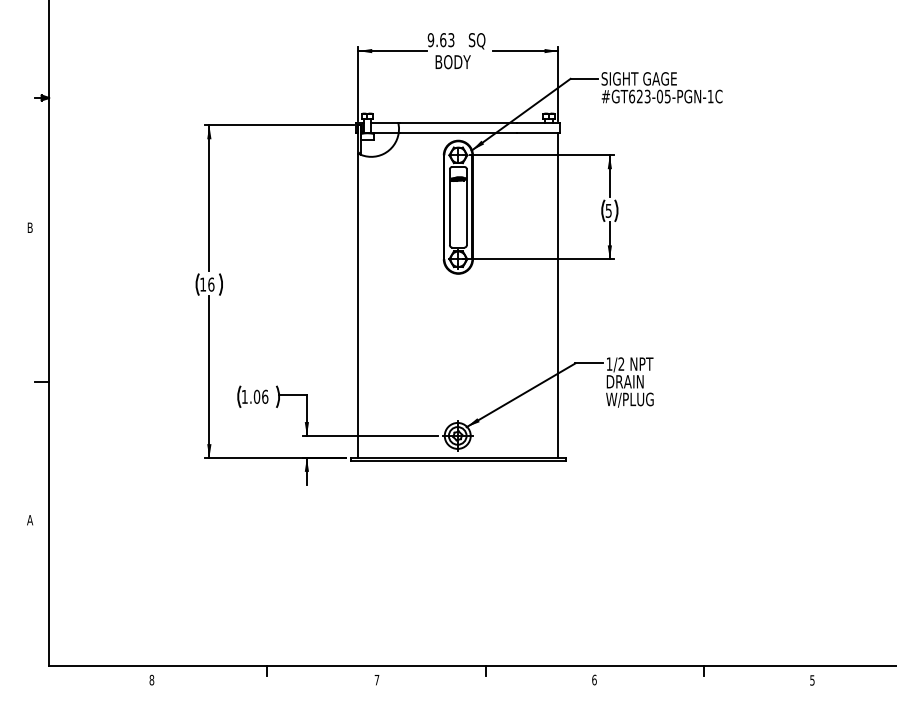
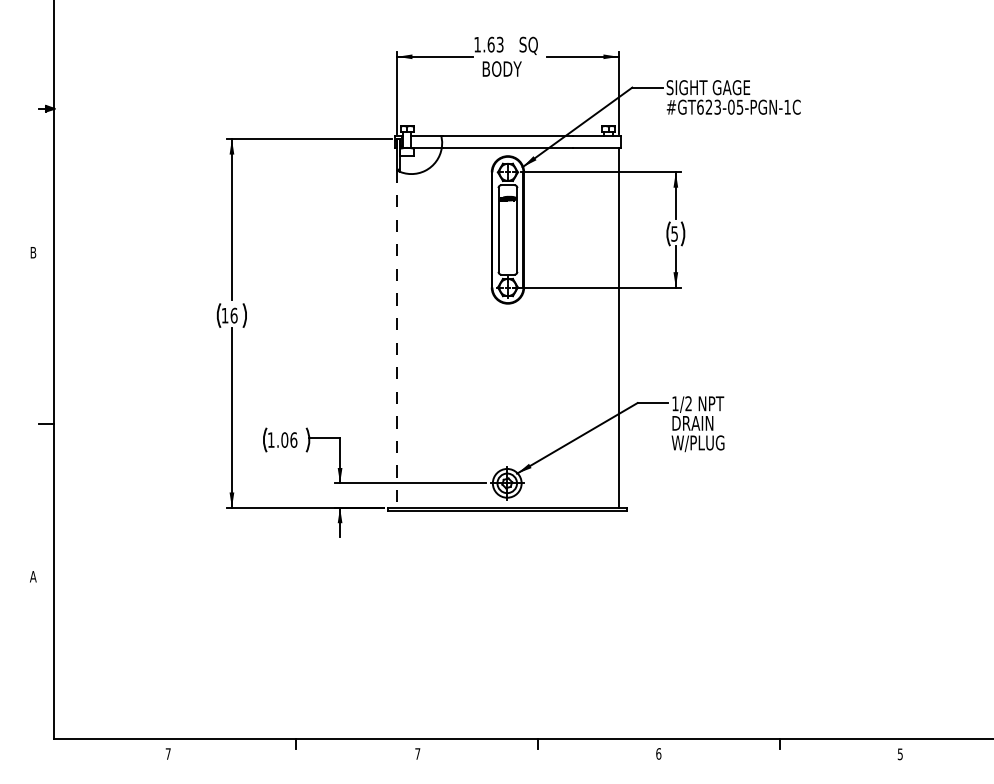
text: (430, 40) -> (477, 45), 9.63 -> 1.63
line: (358, 306) -> (397, 339), solid -> dashed
text: (151, 679) -> (167, 753), 8 -> 7

